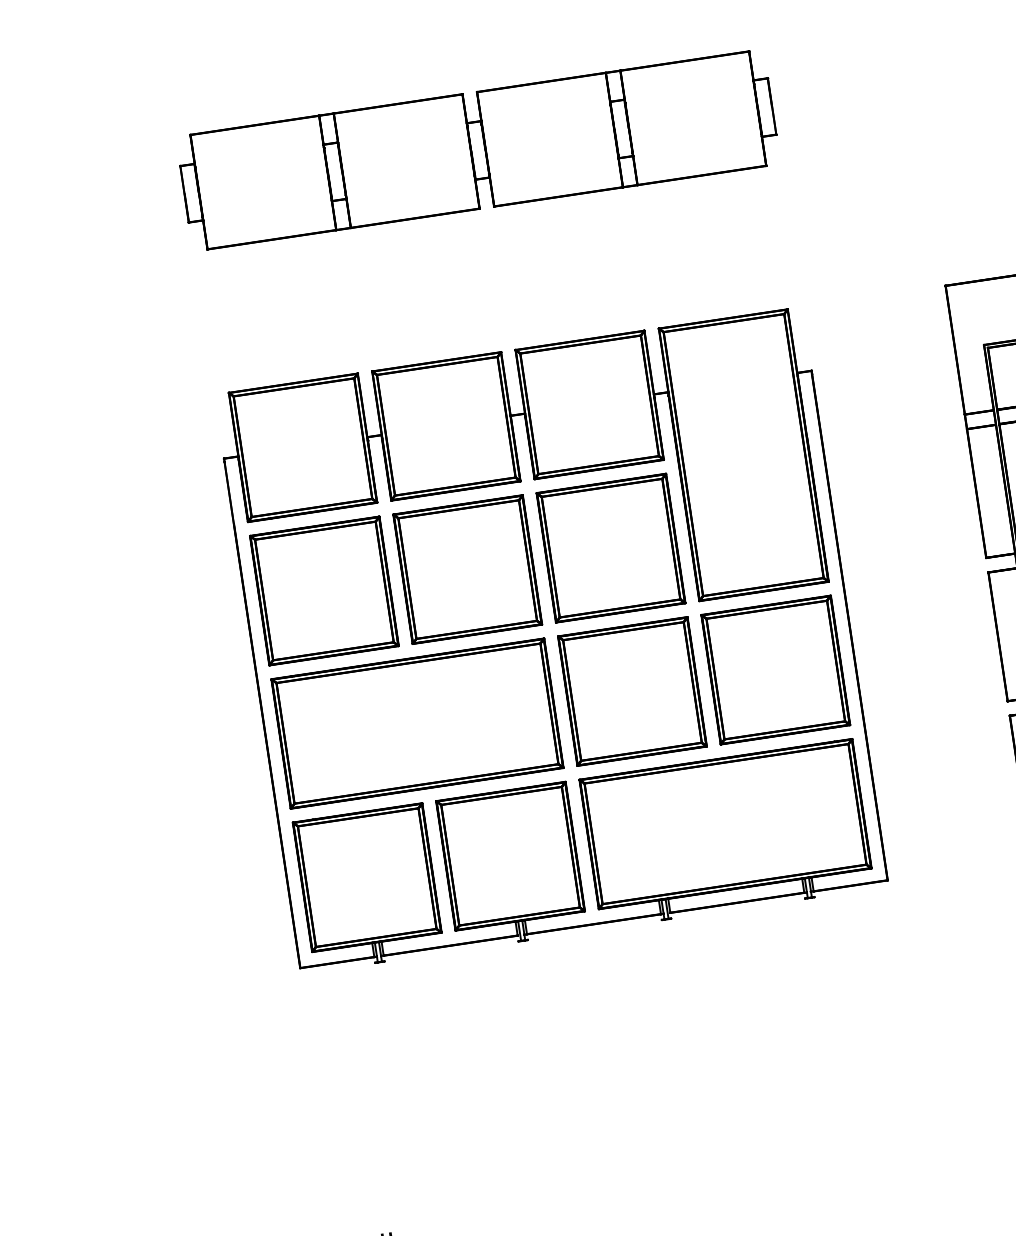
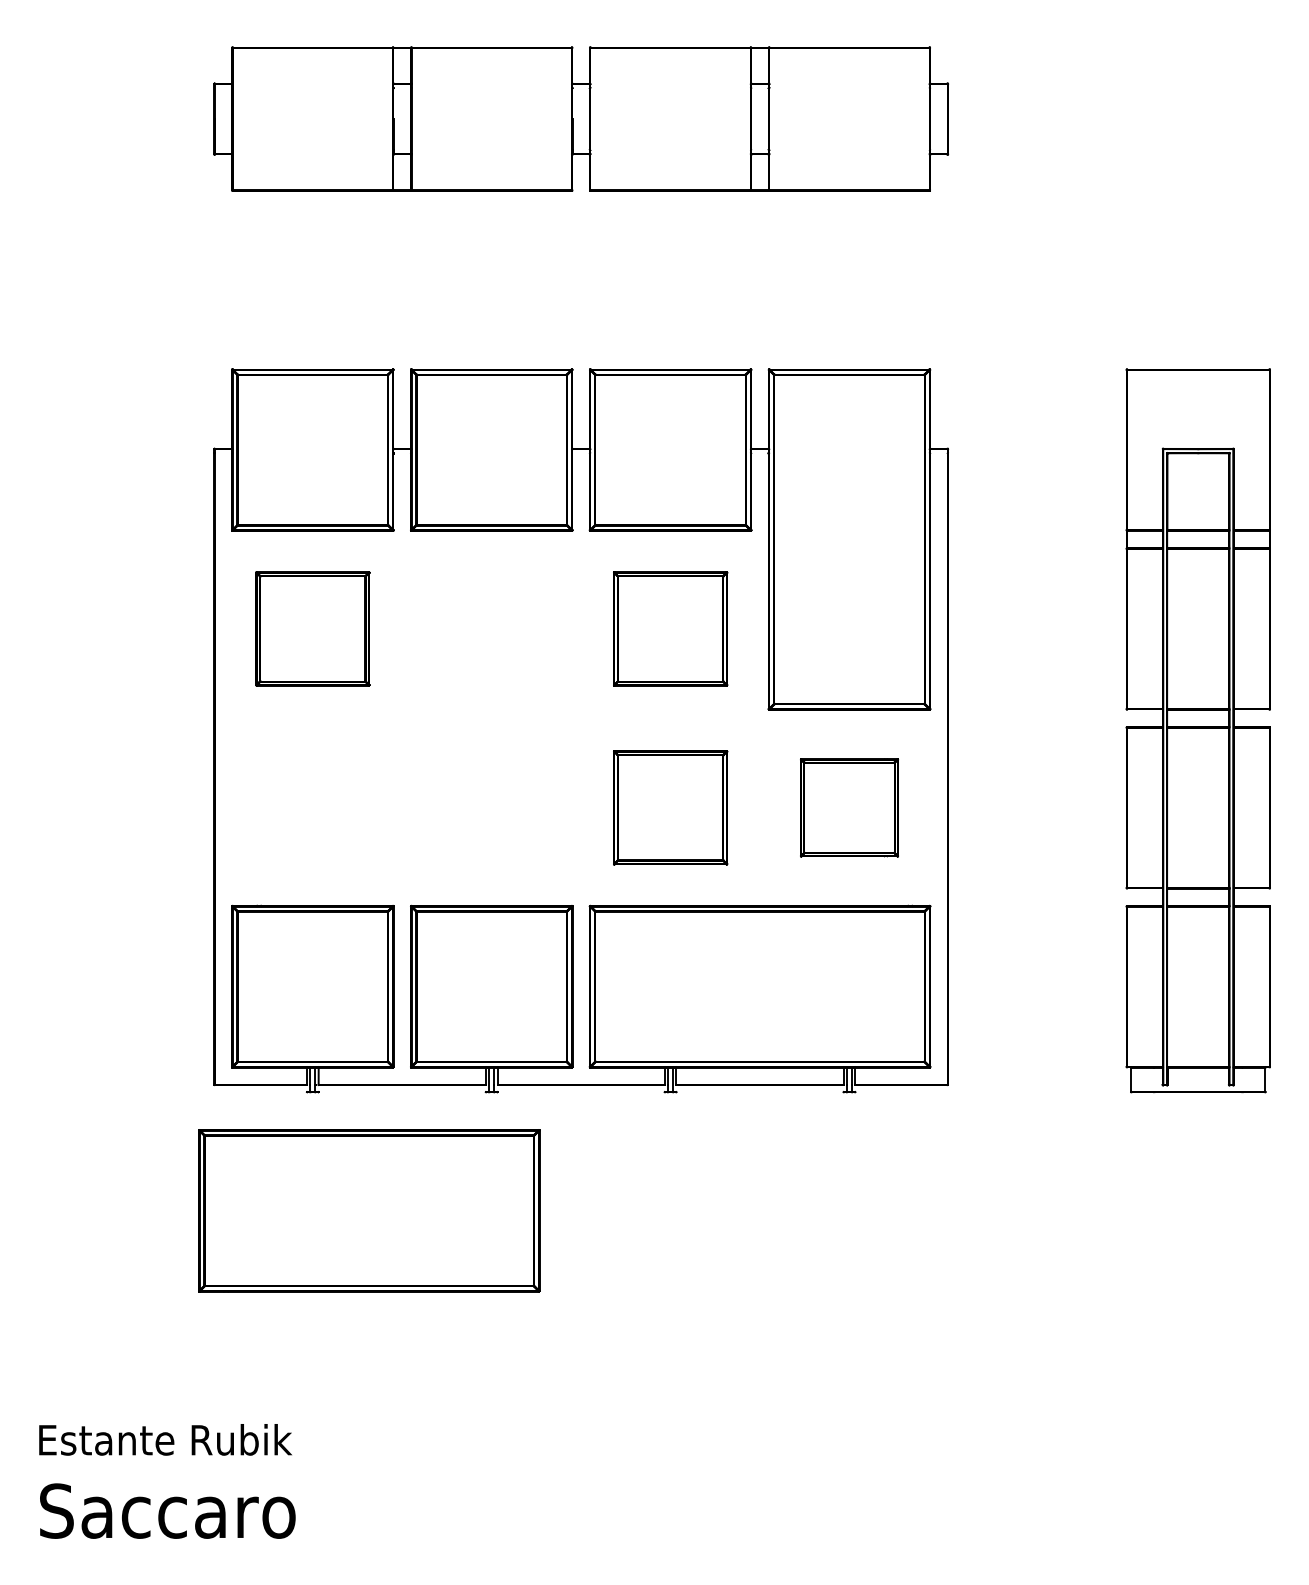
part: (610, 547) -> (670, 628), size x0.7
part: (467, 569) -> (491, 628), removed
part: (324, 590) -> (312, 628), size x0.7
part: (775, 669) -> (849, 807), size x0.6
part: (632, 691) -> (670, 807), size x0.7
part: (417, 723) -> (369, 1210), moved

